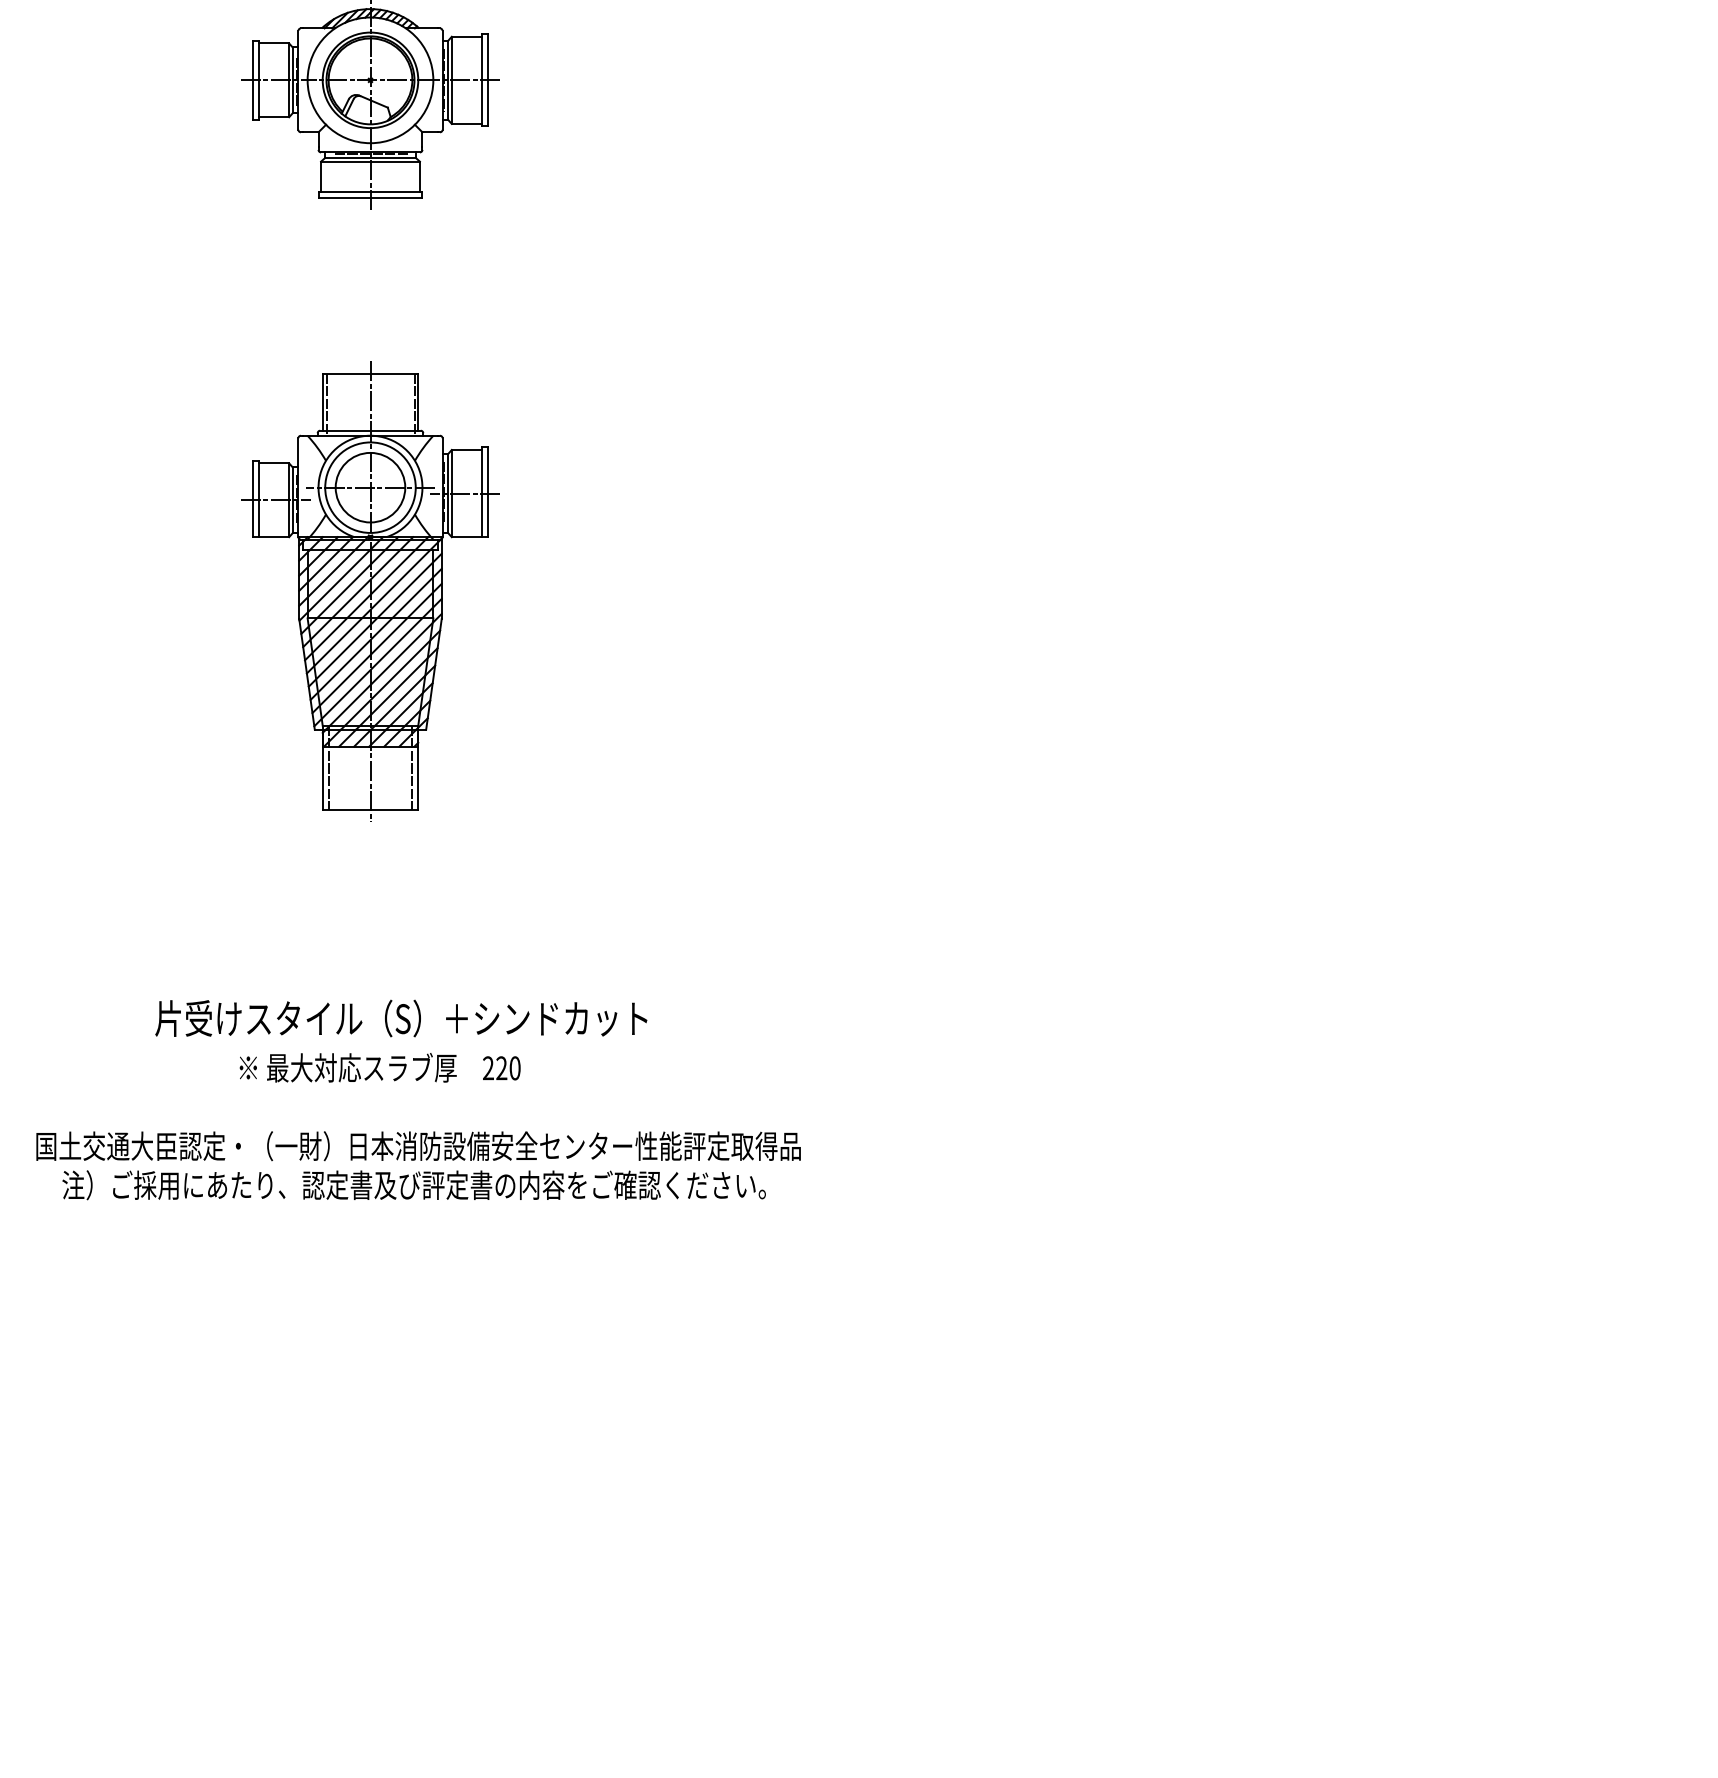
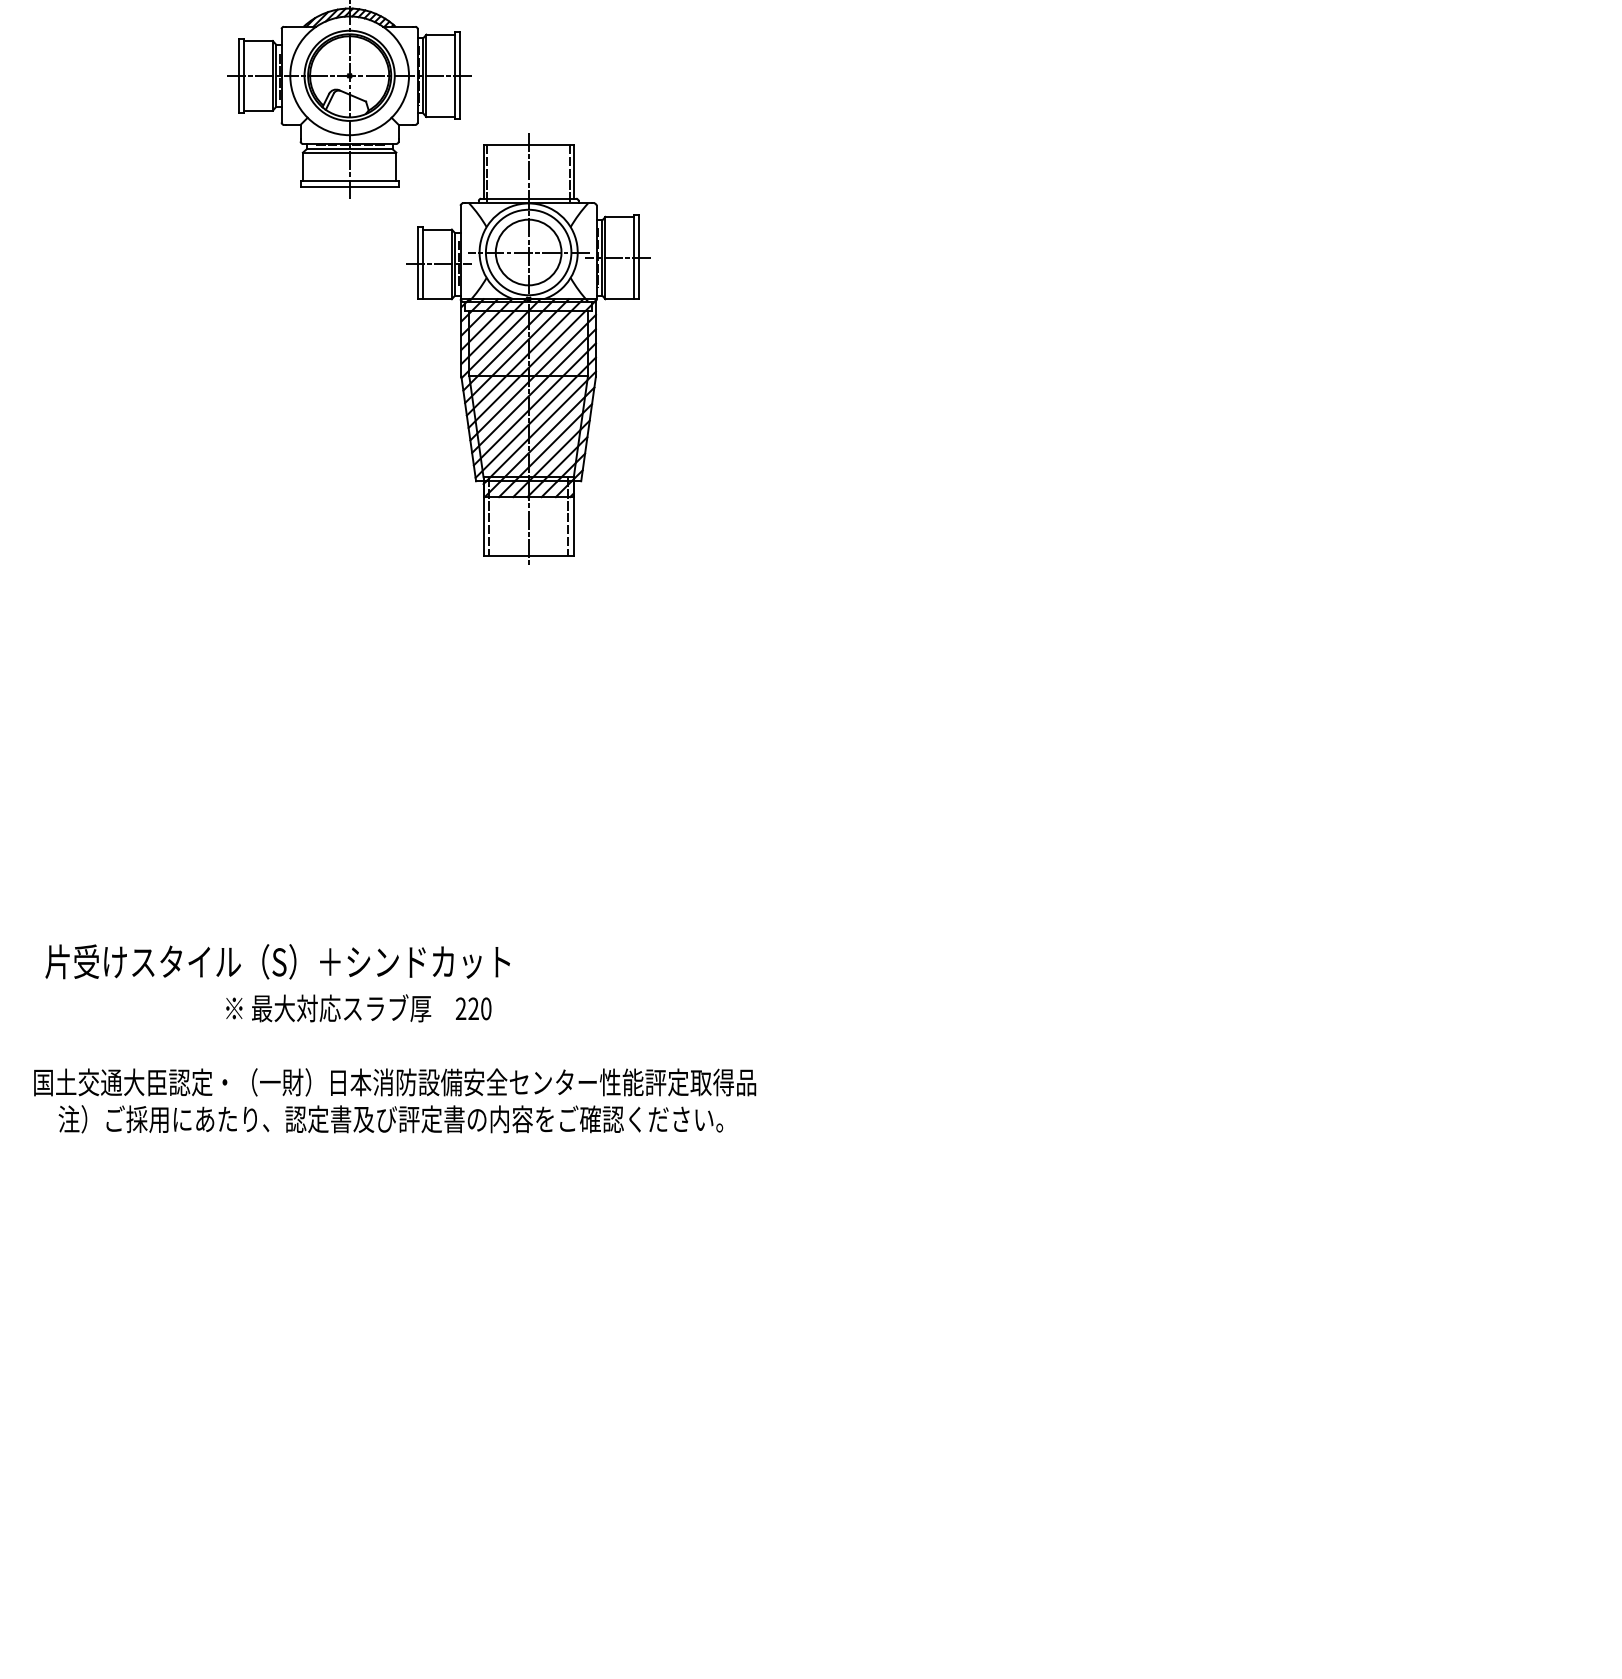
part: (370, 589) -> (528, 348), moved
text: (401, 1018) -> (277, 961), moved

